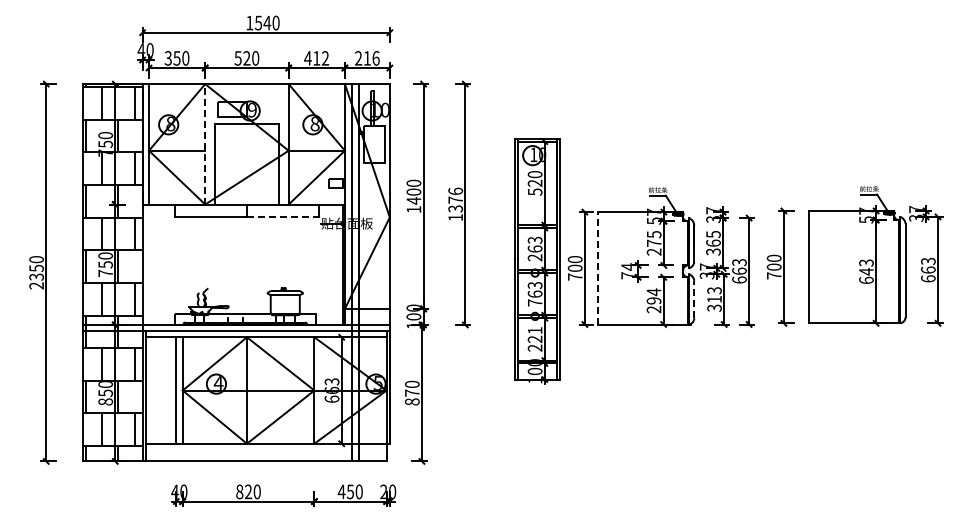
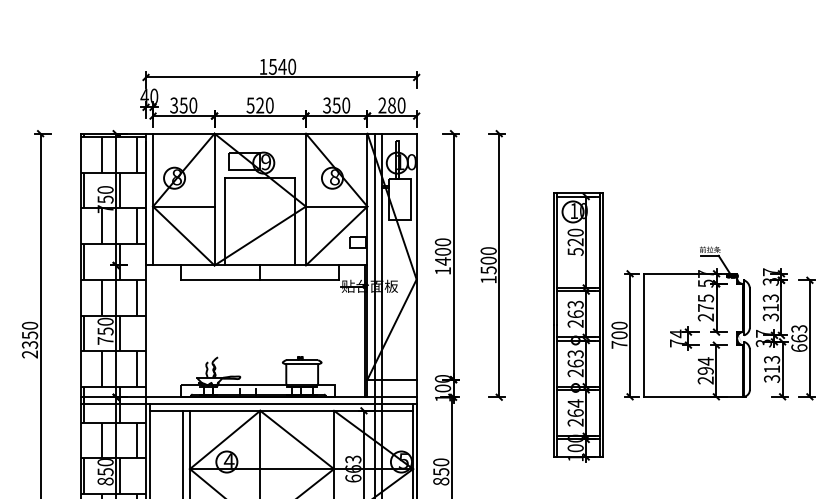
text: (316, 58) -> (336, 105), 412 -> 350
text: (371, 58) -> (396, 105), 216 -> 280
line: (205, 143) -> (214, 198), dashed -> solid
text: (455, 199) -> (488, 259), 1376 -> 1500
line: (283, 217) -> (300, 279), dashed -> solid
text: (713, 238) -> (770, 302), 365 -> 313
line: (597, 267) -> (643, 334), dashed -> solid
line: (694, 299) -> (750, 369), dashed -> solid
text: (534, 302) -> (574, 372), 763 -> 263
text: (534, 334) -> (574, 407), 221 -> 264
text: (412, 392) -> (441, 471), 870 -> 850

